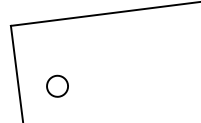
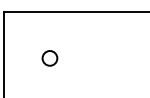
circle: (56, 86) -> (49, 58), moved

